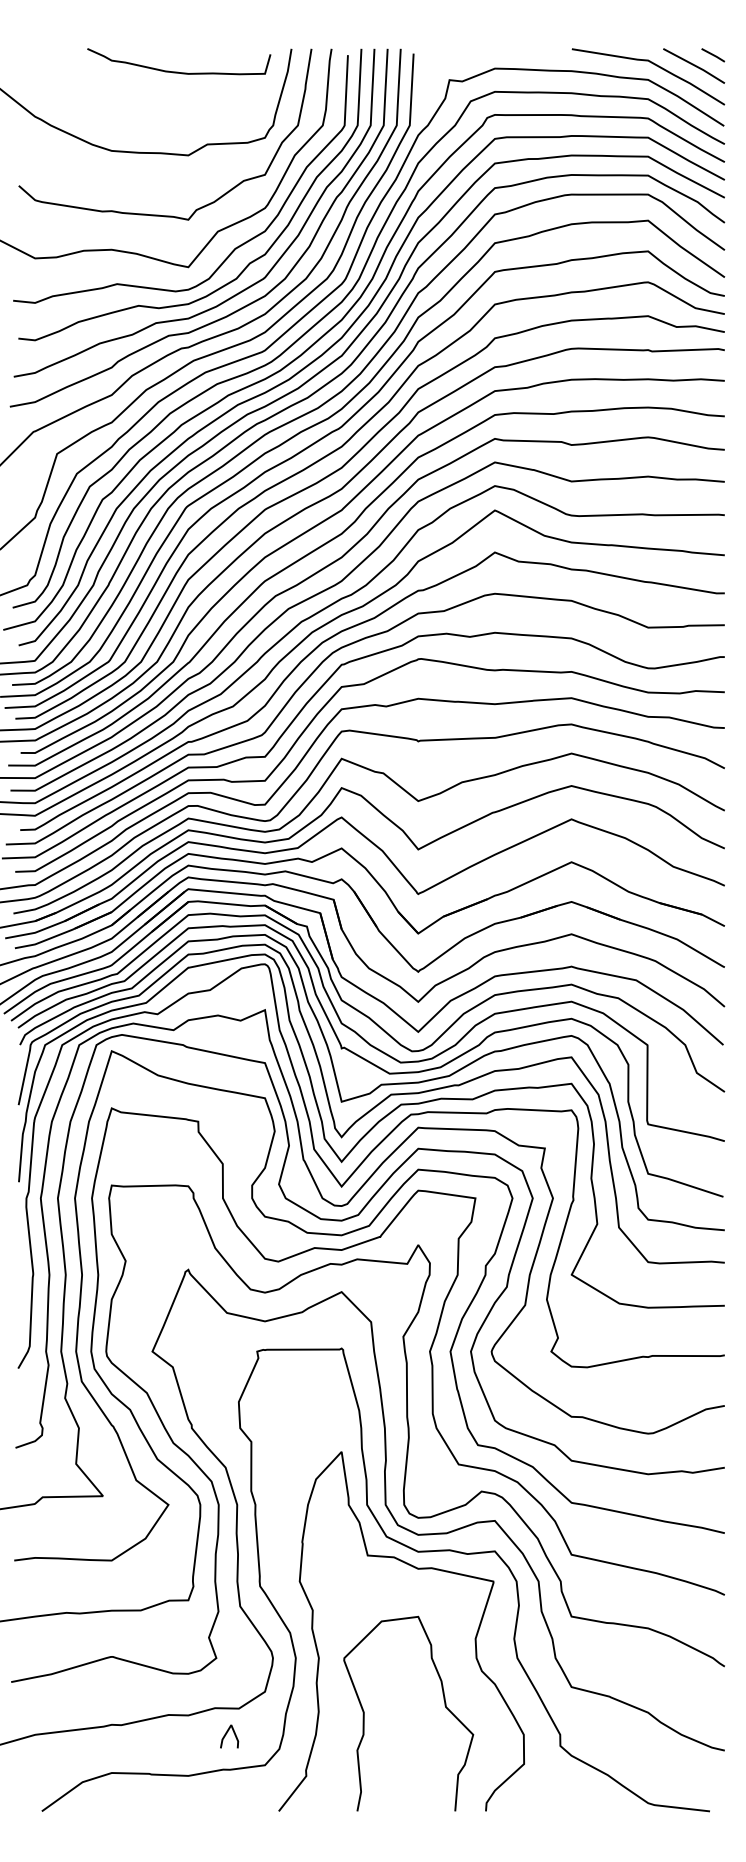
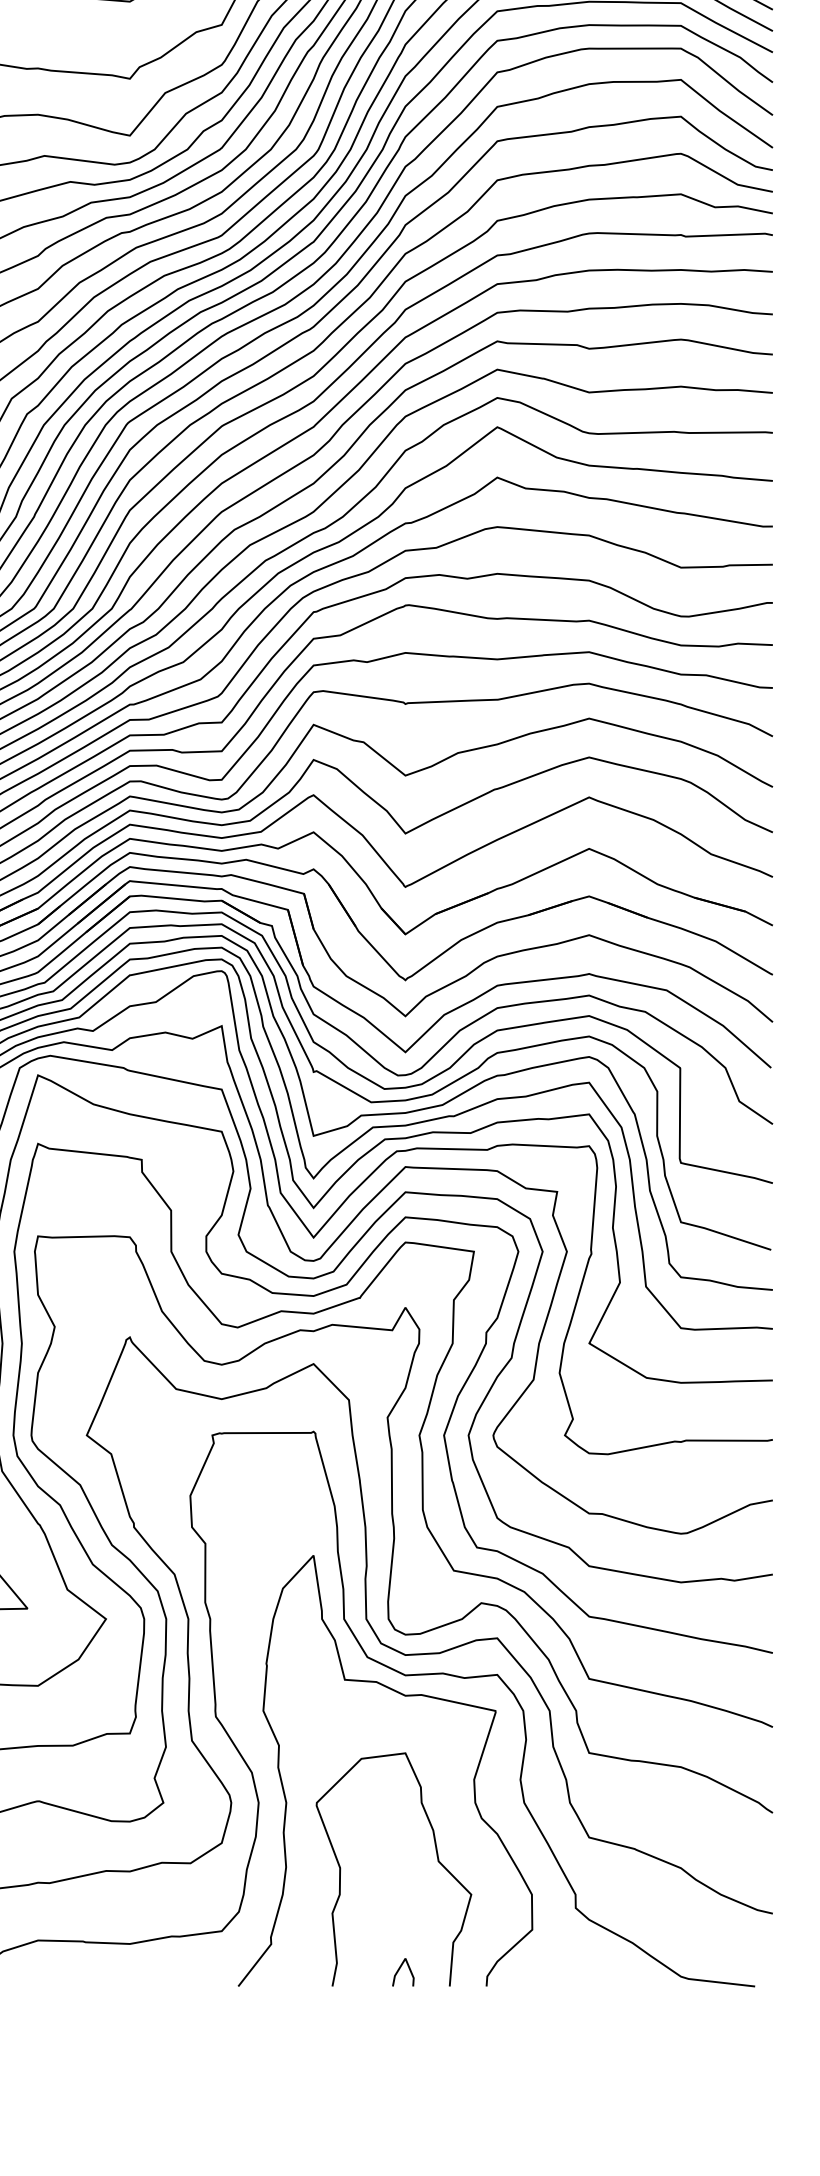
line: (226, 1735) -> (399, 1971), moved

